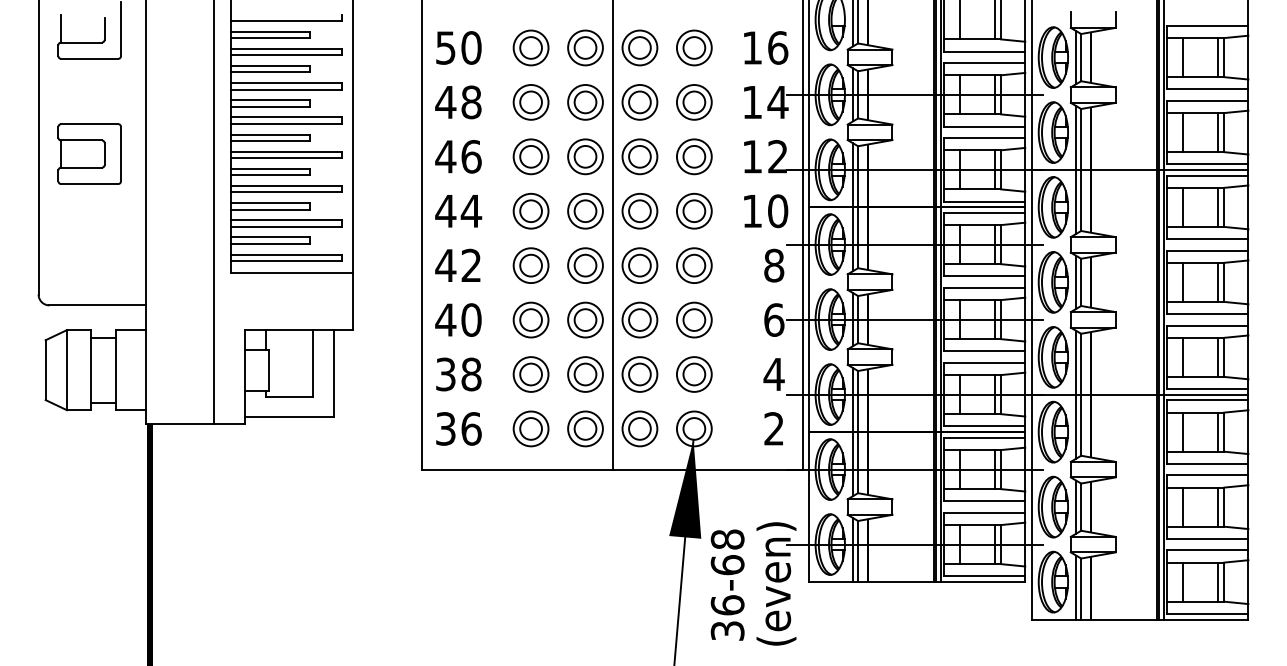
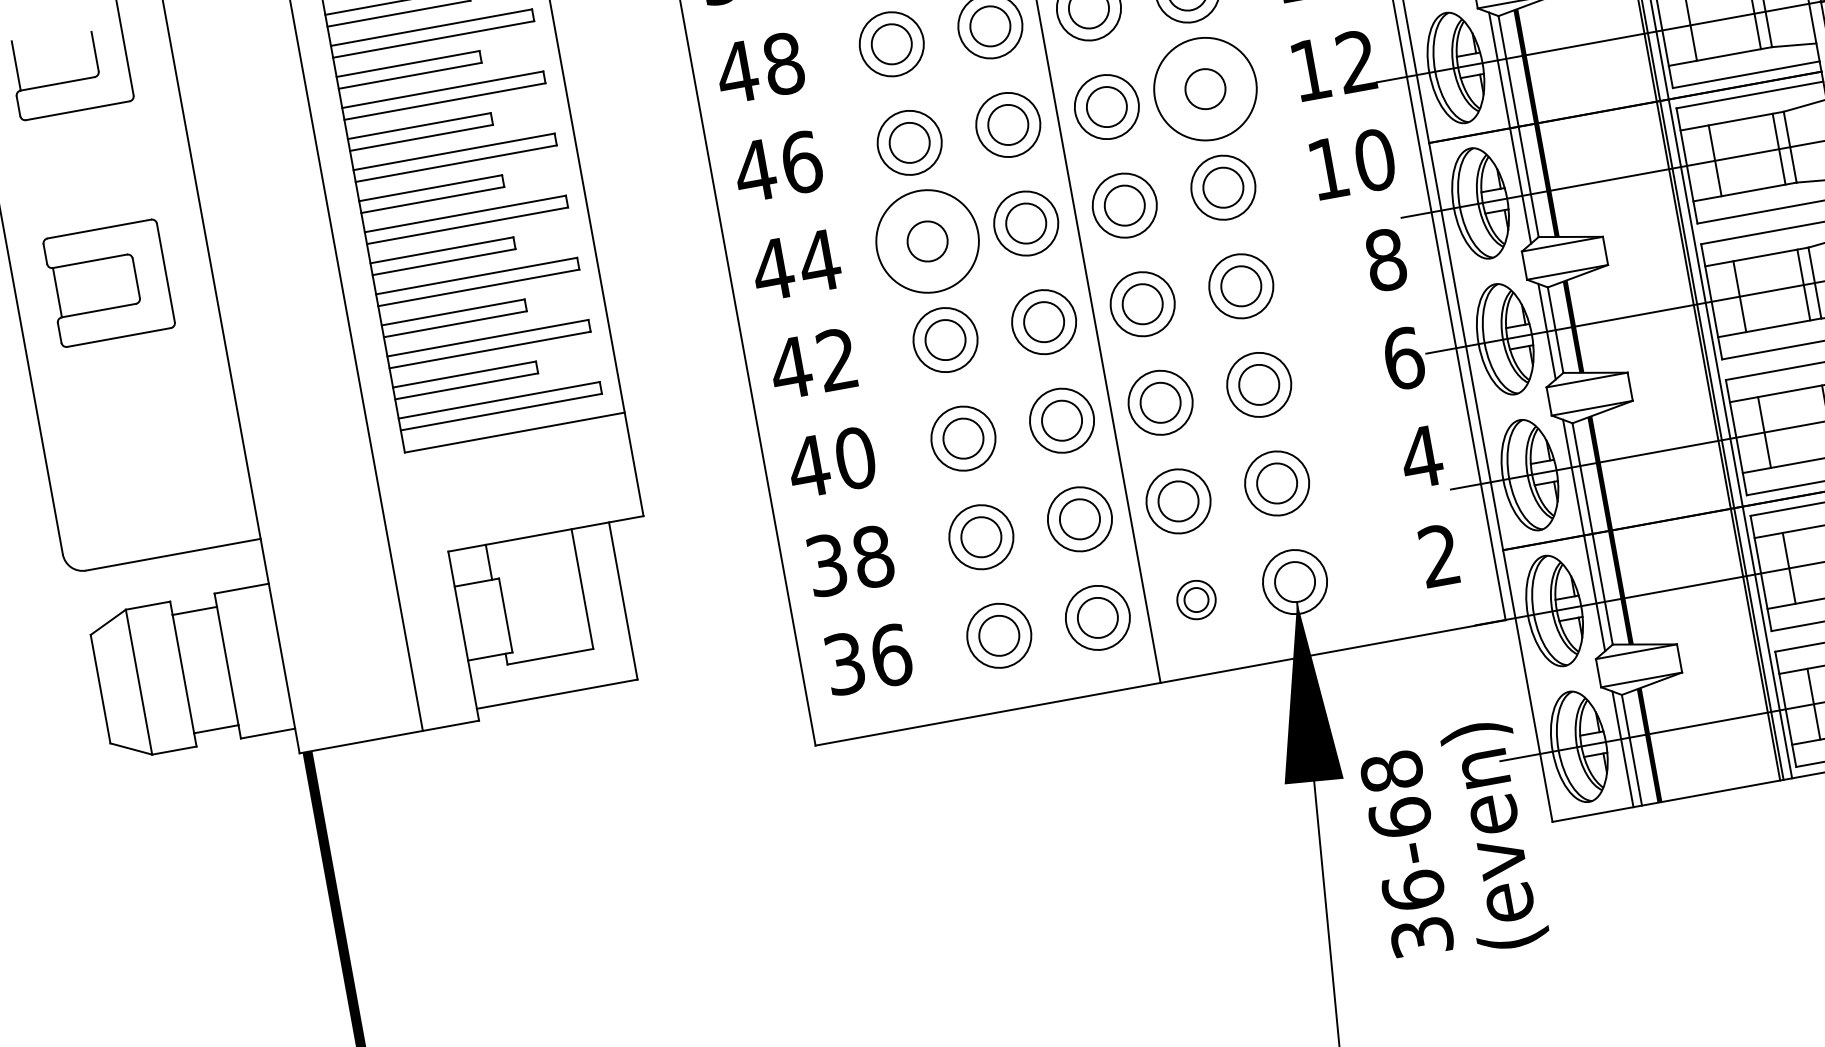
circle: (693, 156) -> (1203, 88), size x1.6
circle: (530, 210) -> (926, 240), size x1.6
part: (639, 428) -> (1195, 599), size x0.6

